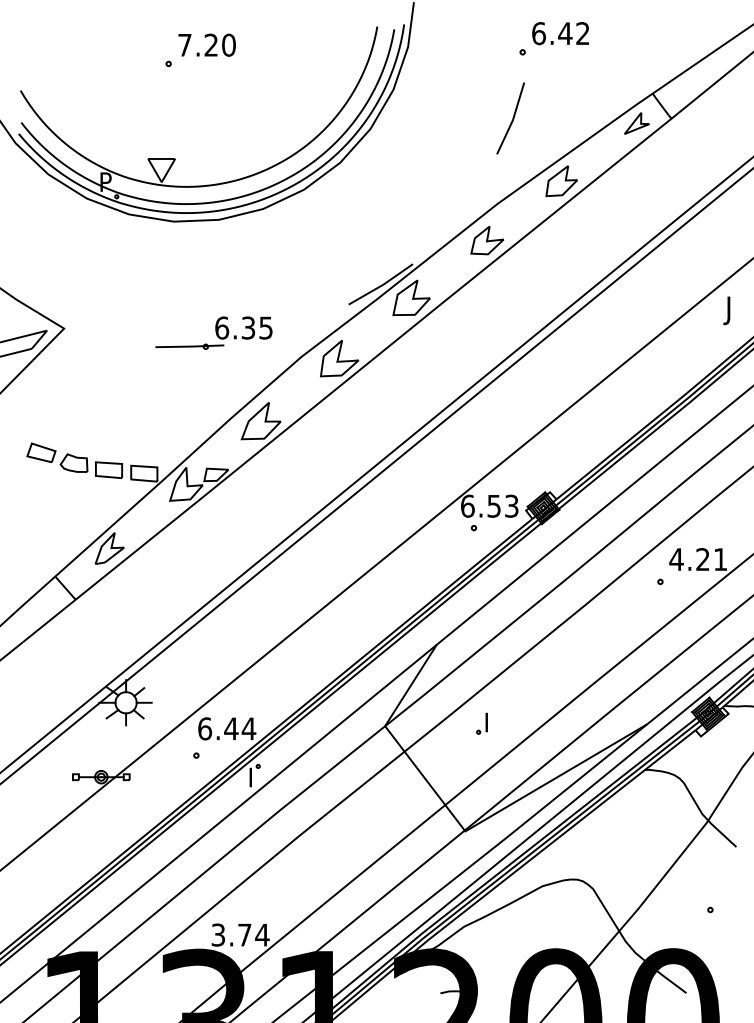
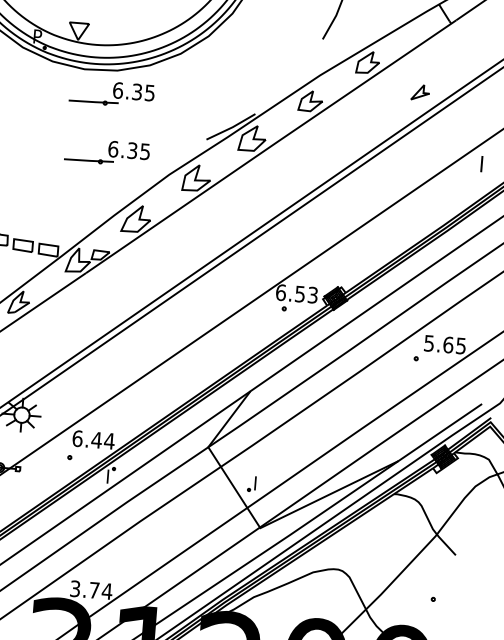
part: (636, 123) -> (420, 92), moved
part: (213, 251) -> (111, 93), added
text: (726, 322) -> (479, 174), J -> I
text: (697, 559) -> (444, 344), 4.21 -> 5.65
part: (481, 723) -> (251, 483), moved

